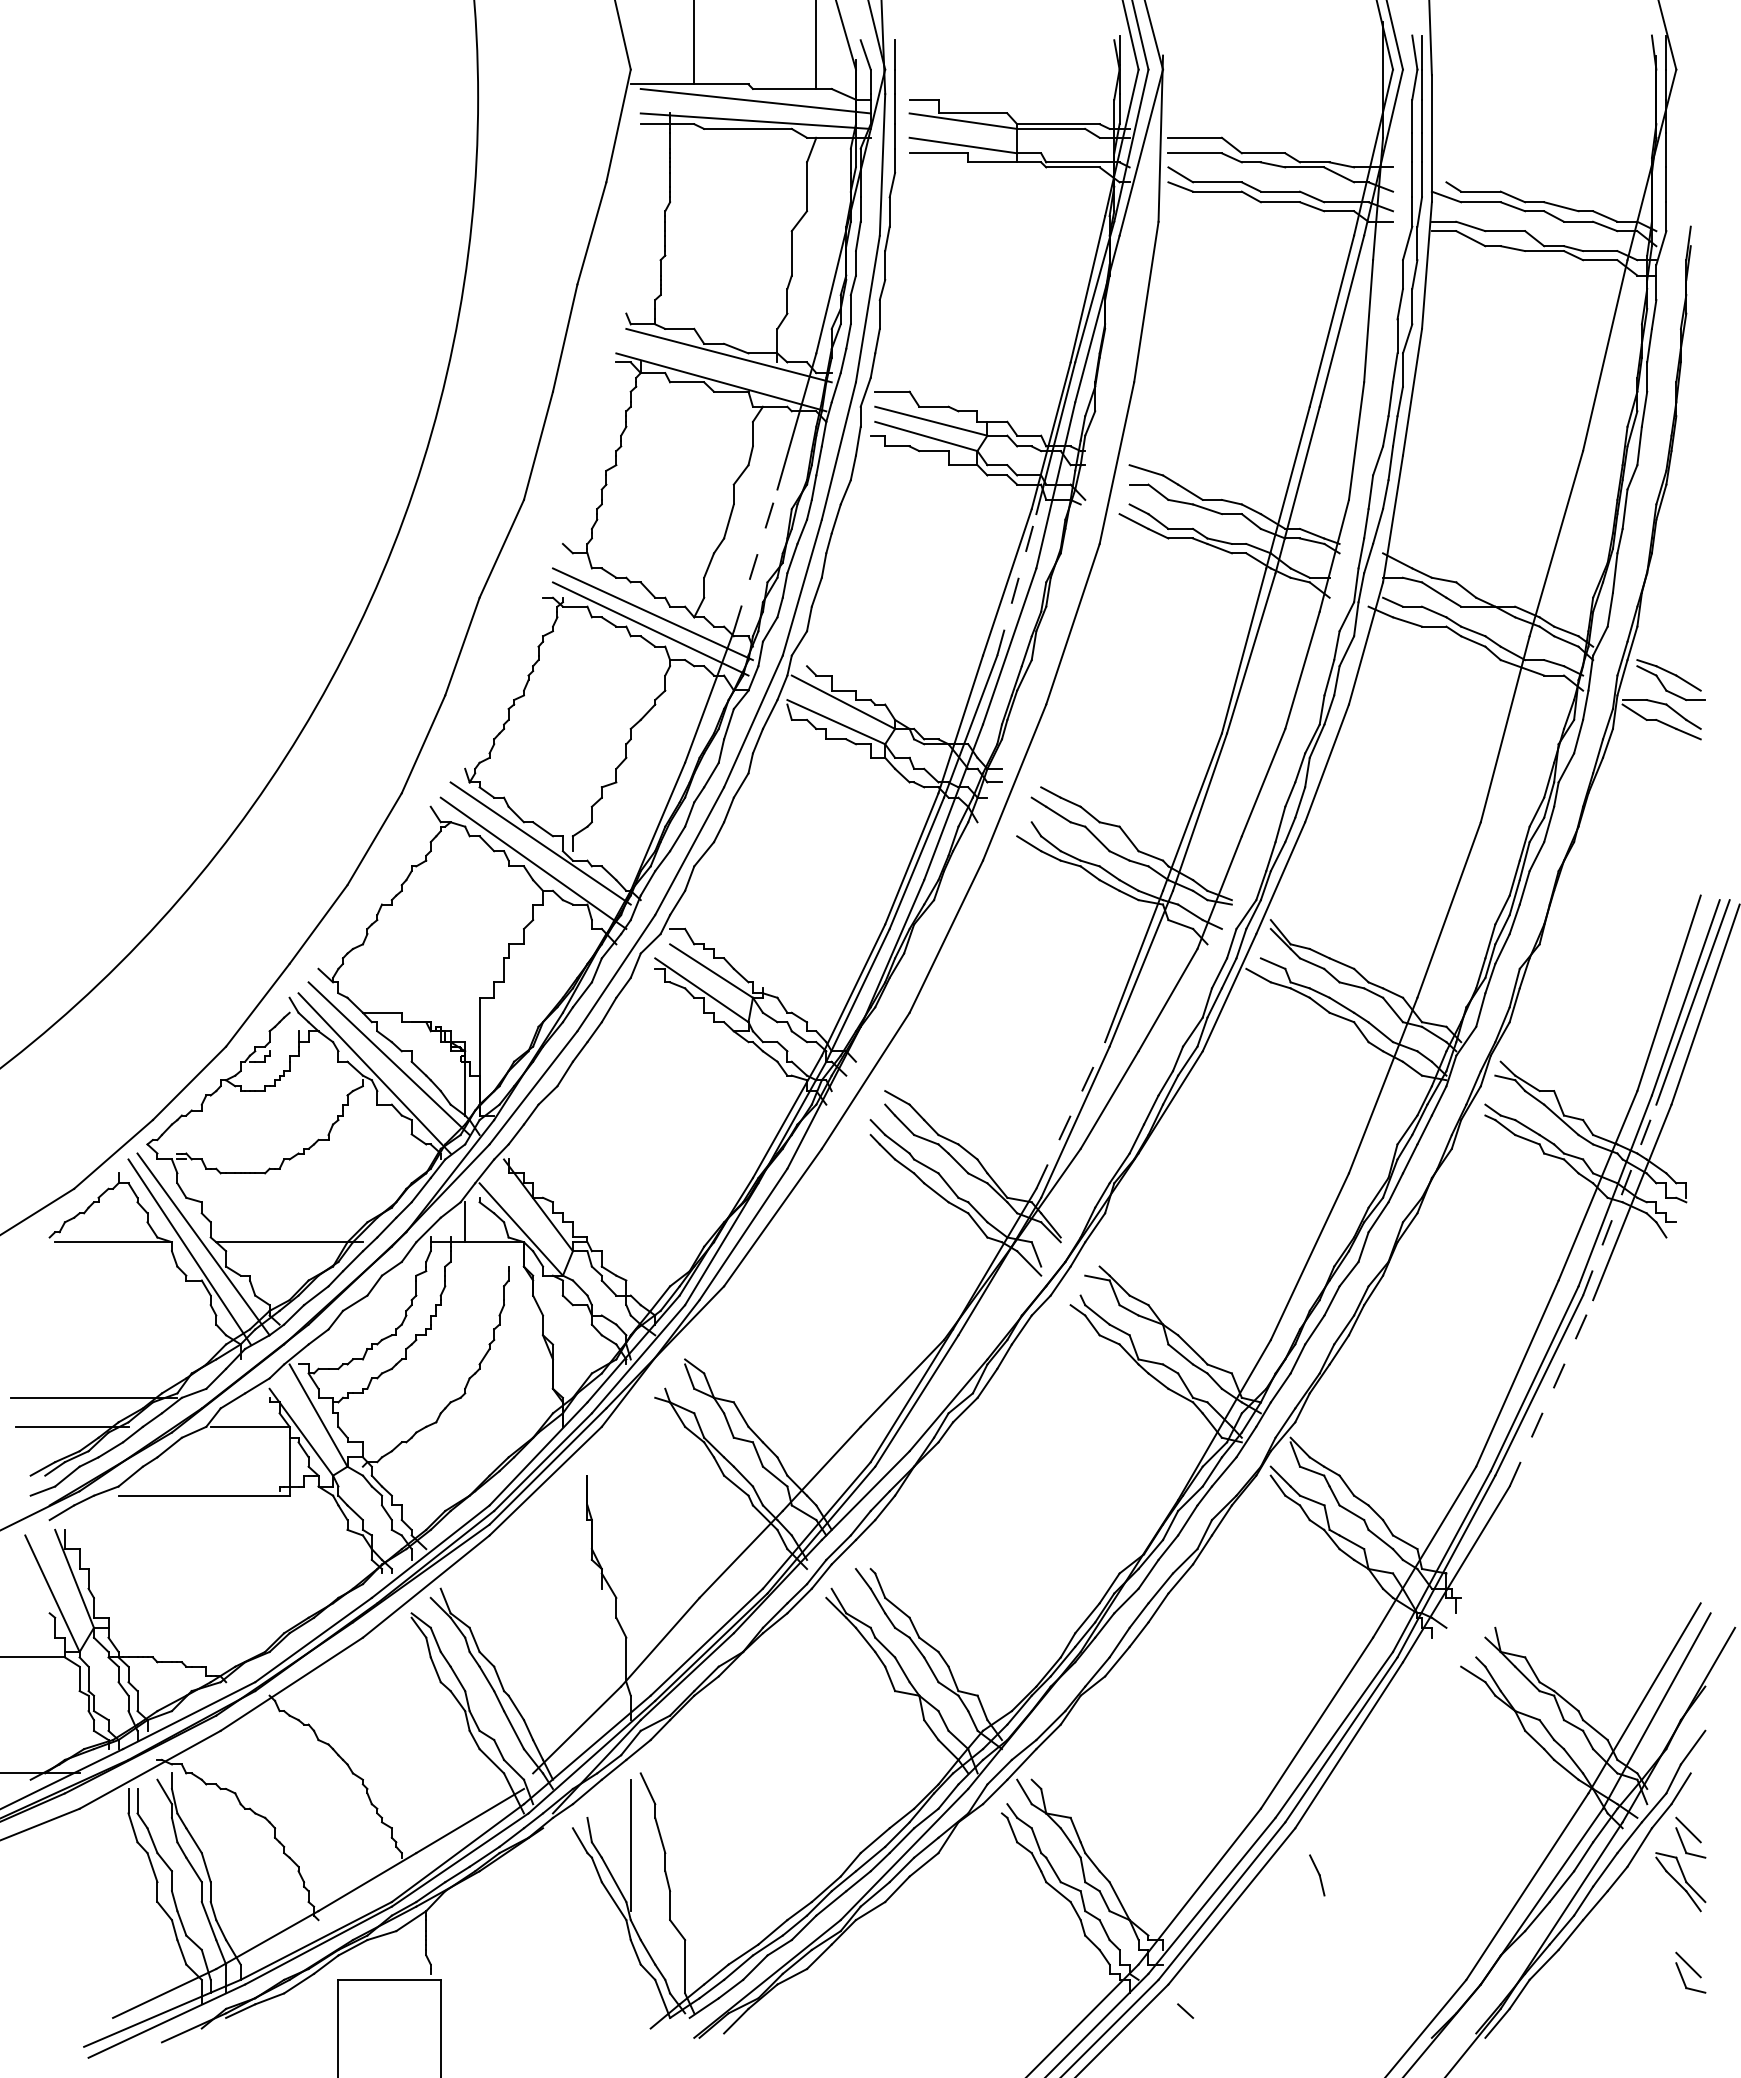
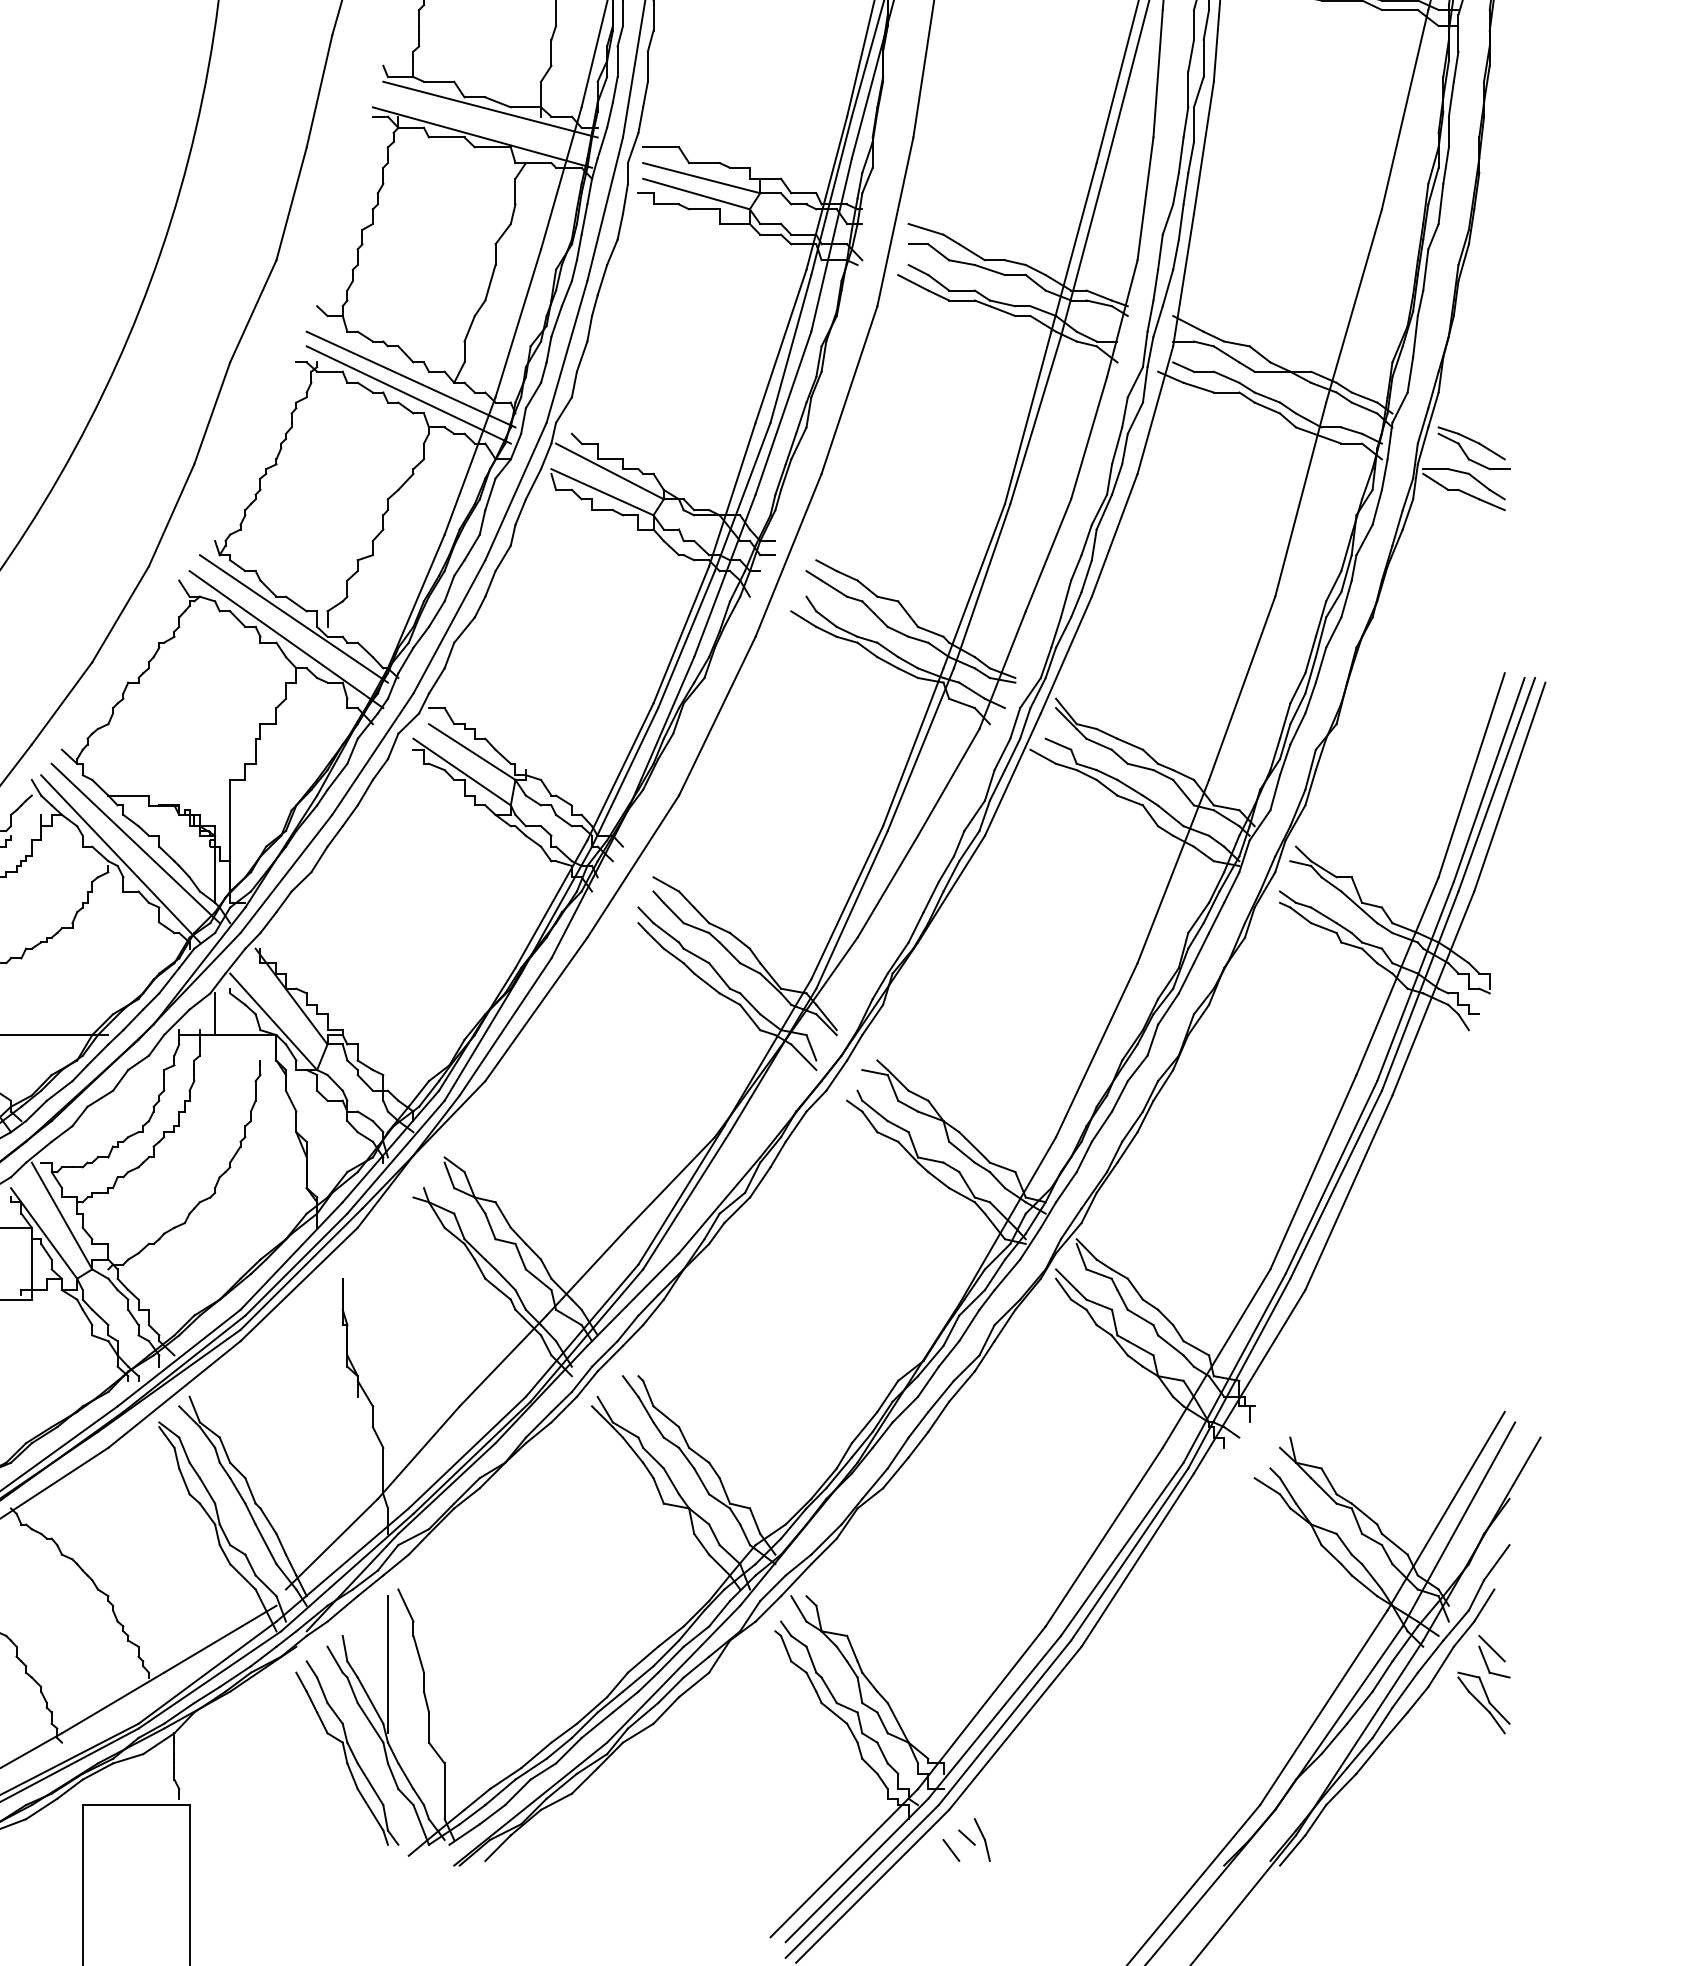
line: (755, 559) -> (518, 322), dashed -> solid
line: (1016, 584) -> (790, 348), dashed -> solid
line: (1070, 1115) -> (846, 902), dashed -> solid
line: (1619, 1199) -> (1419, 990), dashed -> solid
line: (1551, 1392) -> (1348, 1191), dashed -> solid
part: (1317, 1875) -> (982, 1840), moved
part: (591, 1929) -> (346, 1752), added
part: (1690, 1972) -> (1494, 1797), removed
line: (1170, 2023) -> (951, 1850), added

